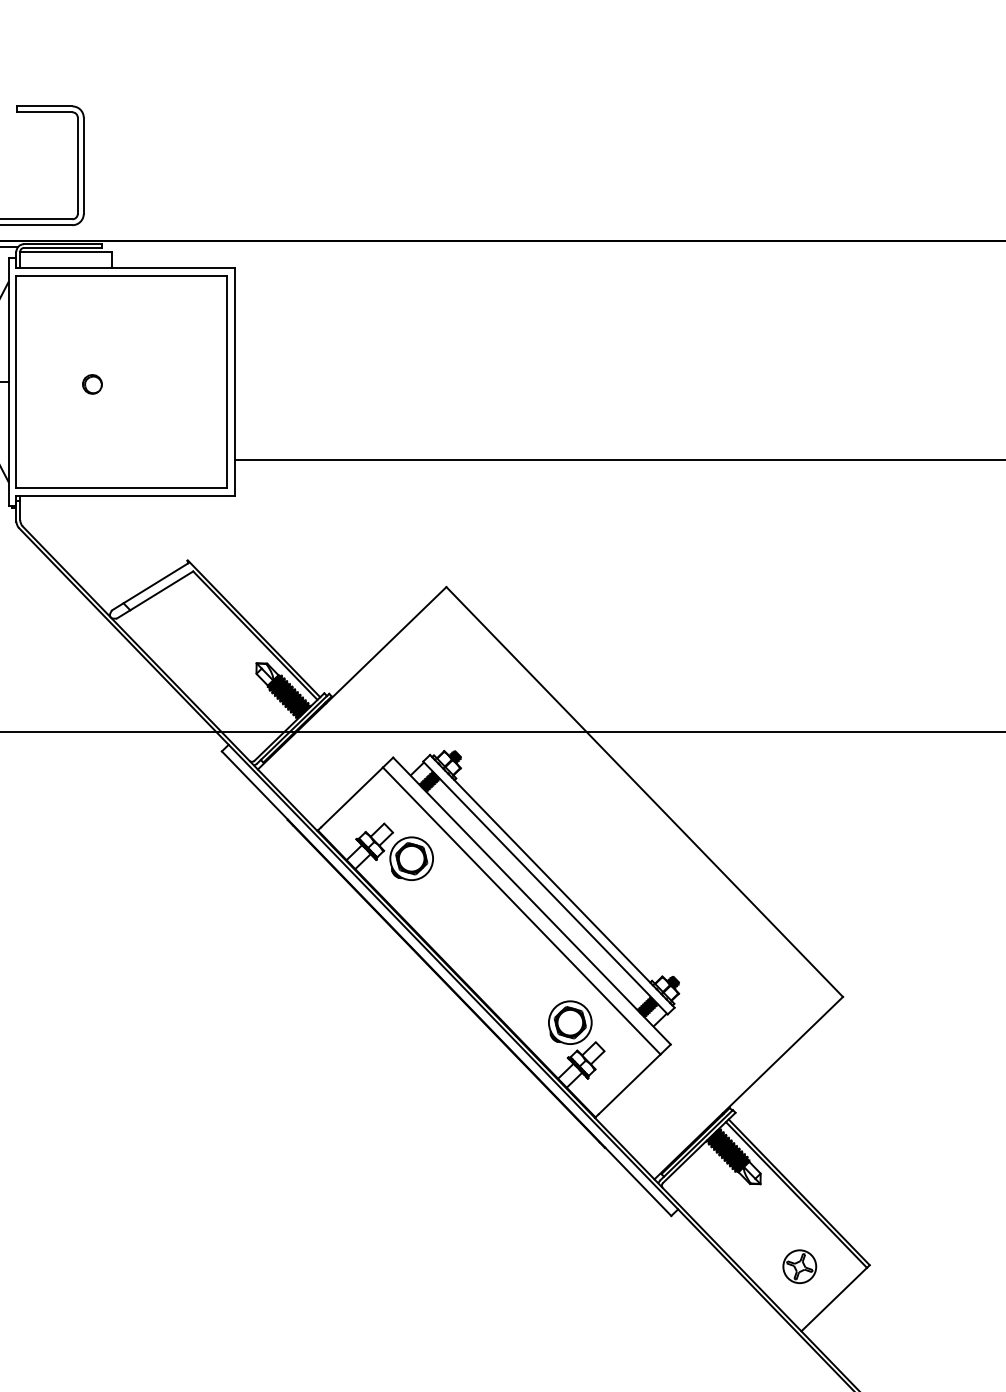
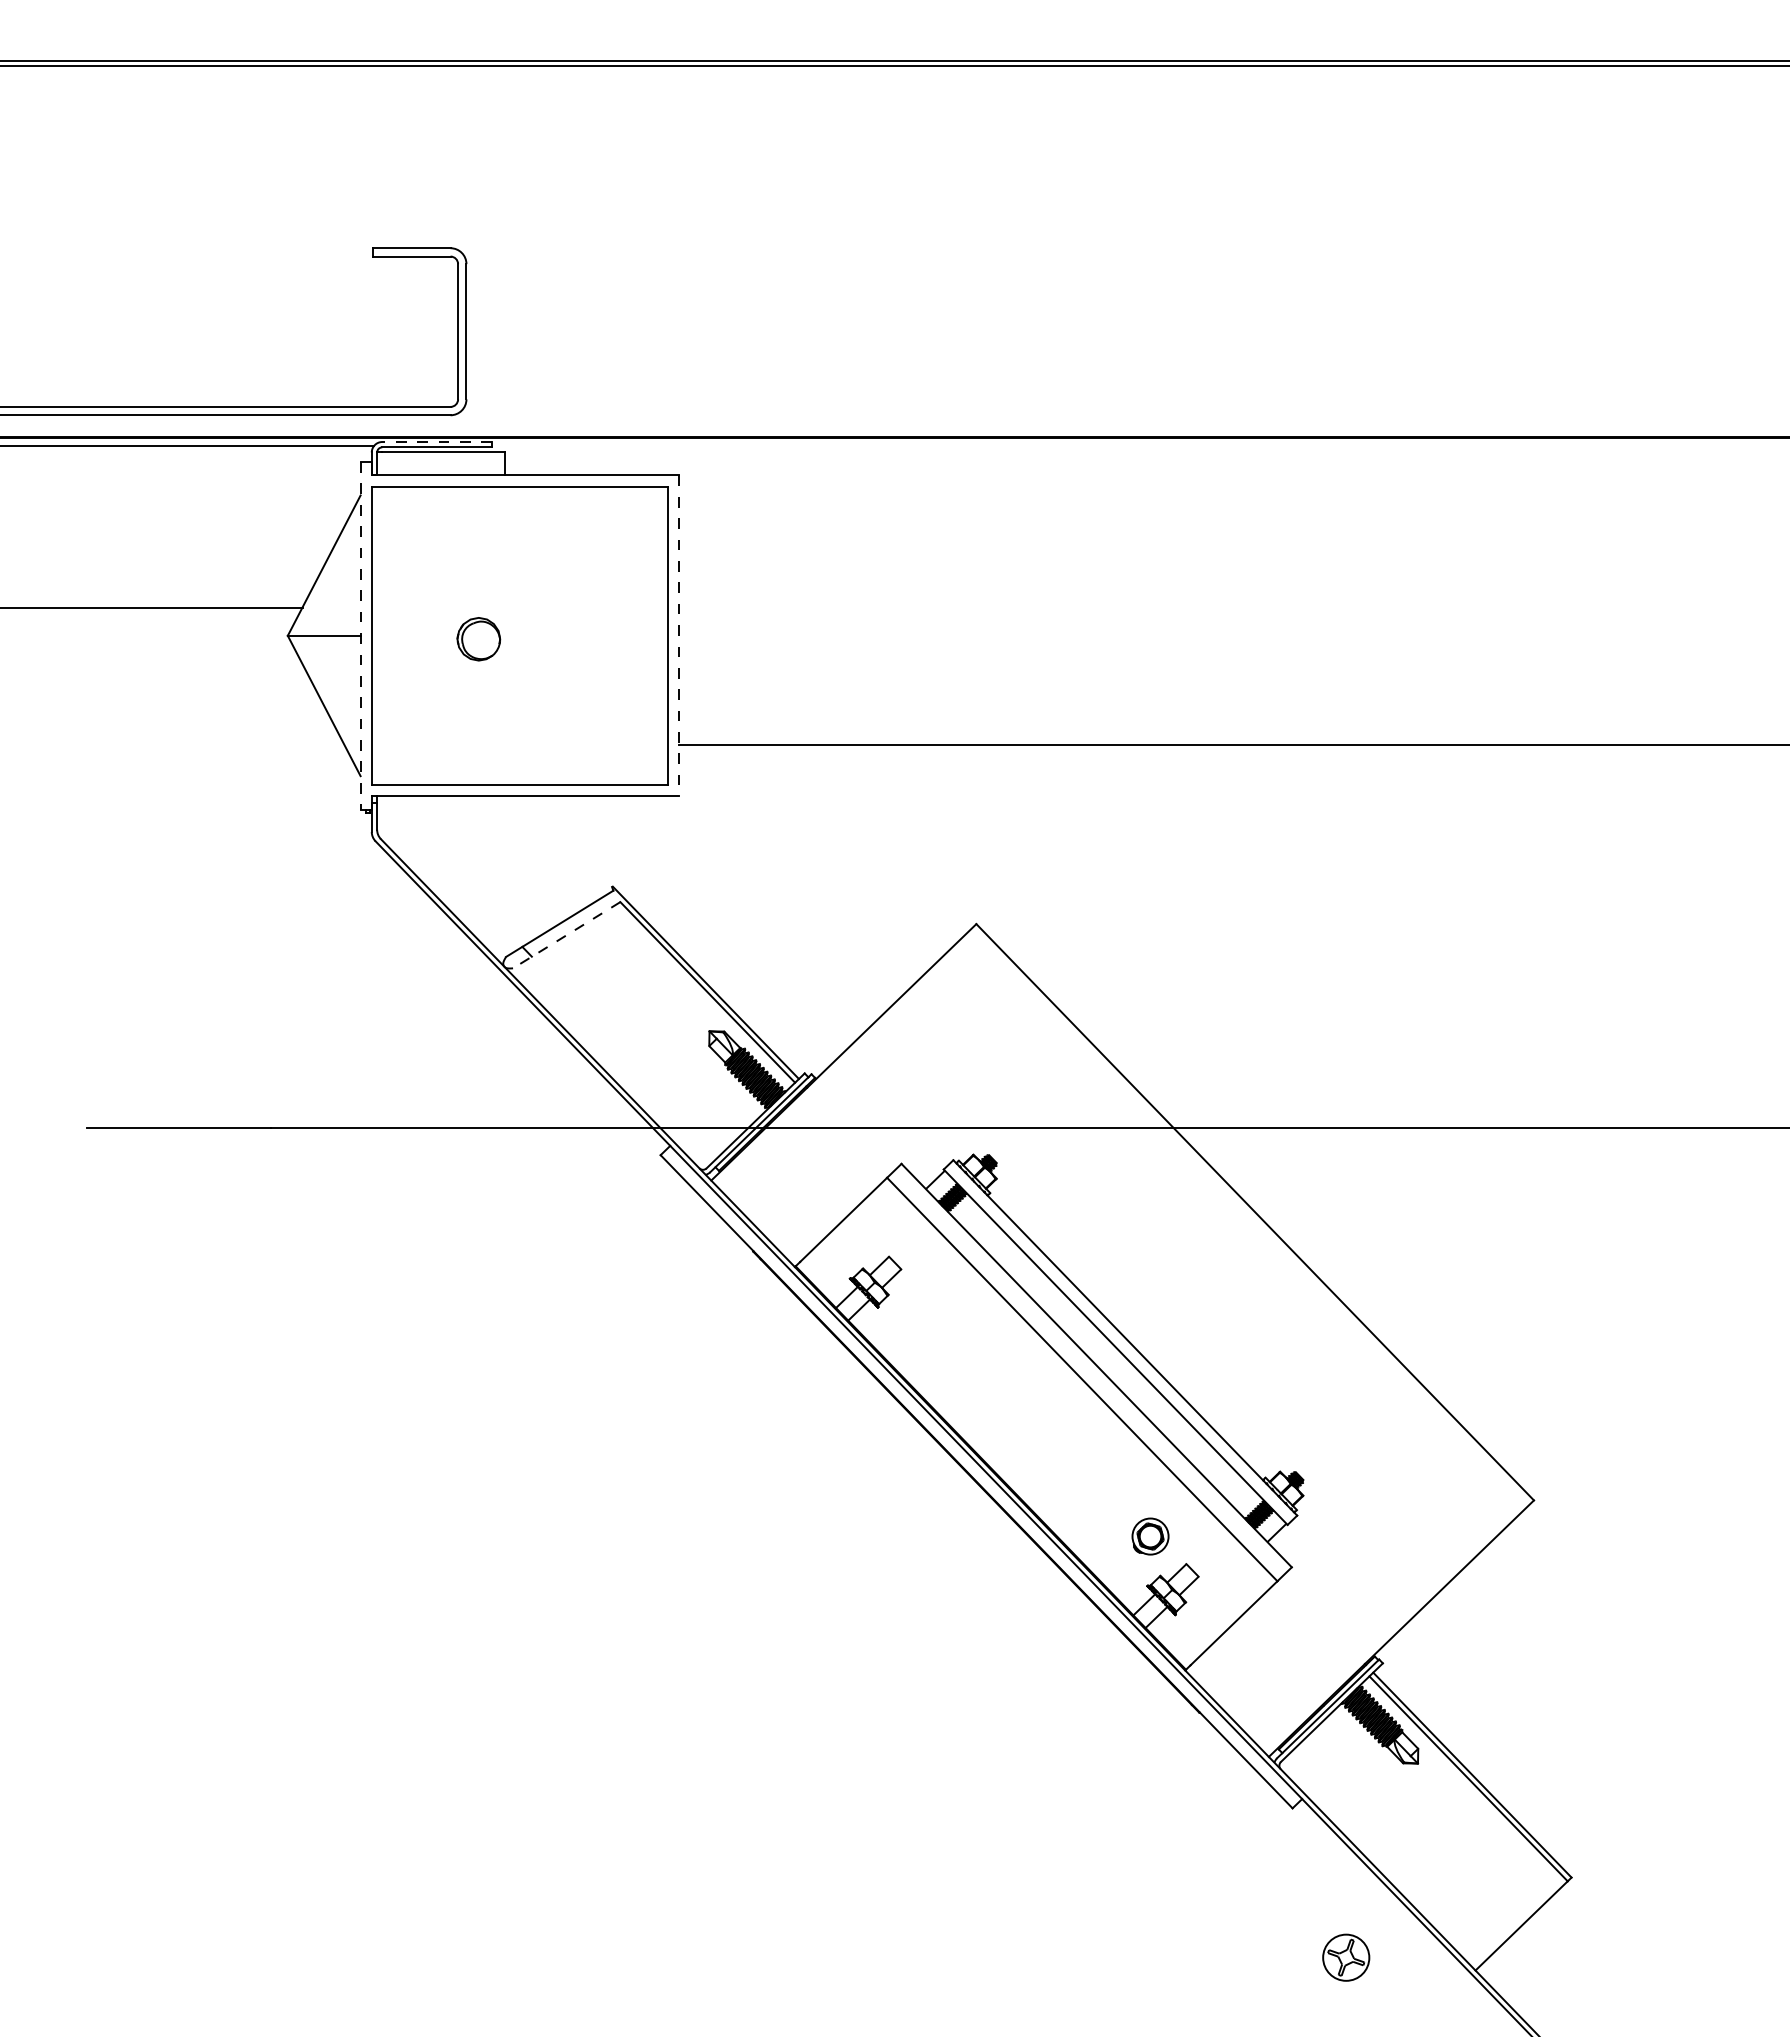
line: (63, 244) -> (437, 442), solid -> dashed
line: (8, 381) -> (360, 635), solid -> dashed
line: (235, 382) -> (679, 636), solid -> dashed
part: (92, 383) -> (478, 638), size x1.6
line: (154, 595) -> (566, 935), solid -> dashed
part: (411, 859) -> (927, 1306), removed
part: (570, 1022) -> (1150, 1536), size x0.6
part: (799, 1266) -> (1346, 1957), moved

